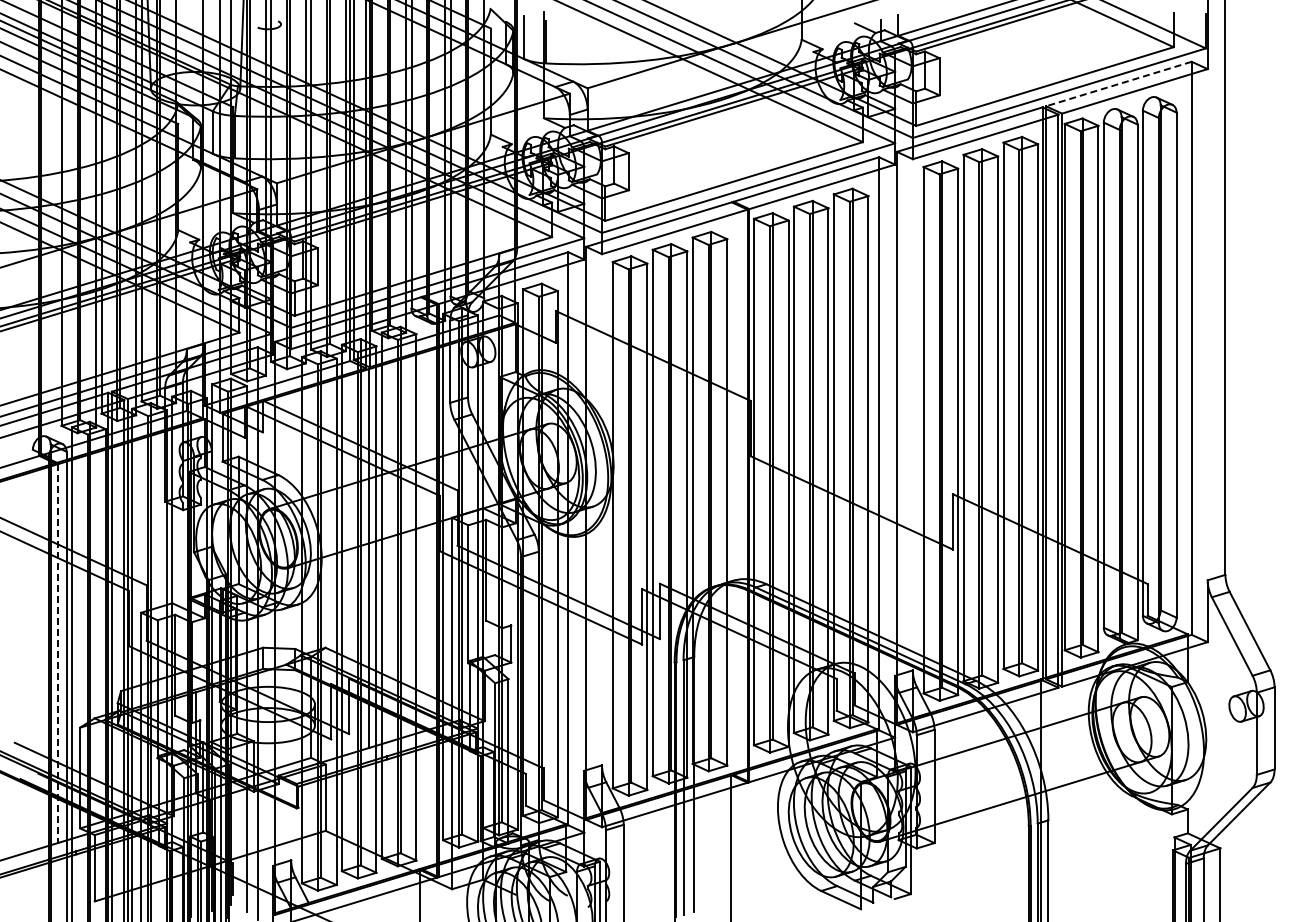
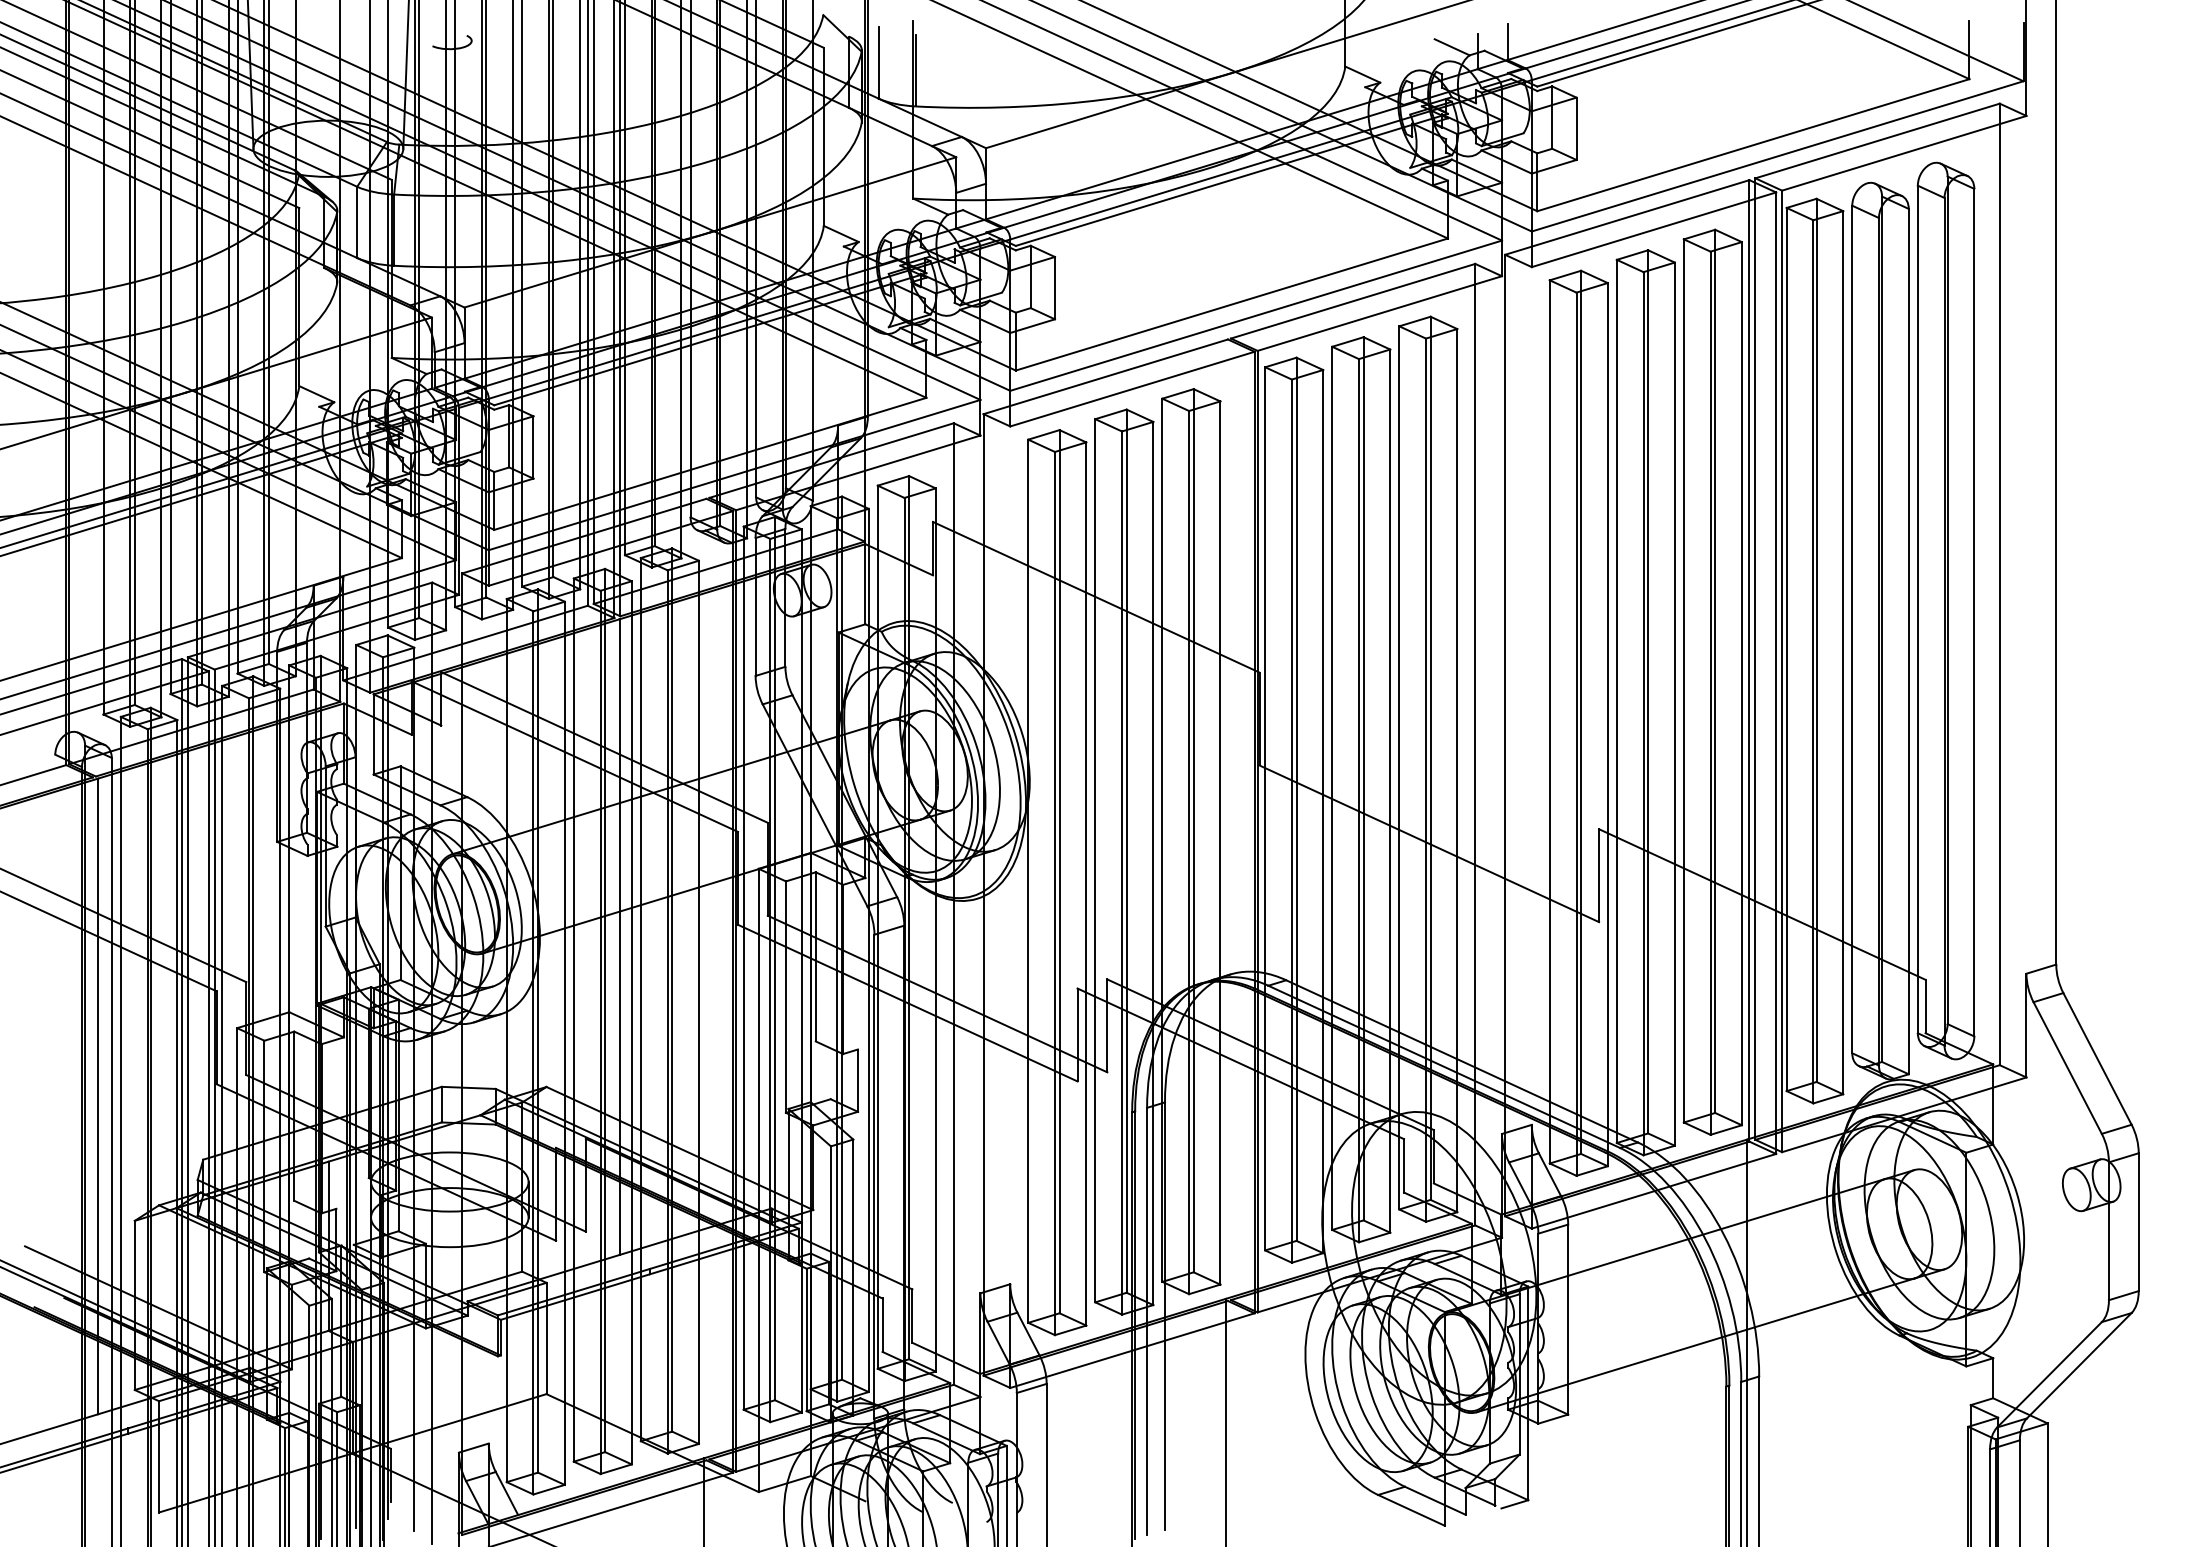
line: (1118, 84) -> (1876, 141), dashed -> solid
line: (58, 653) -> (98, 1096), dashed -> solid

